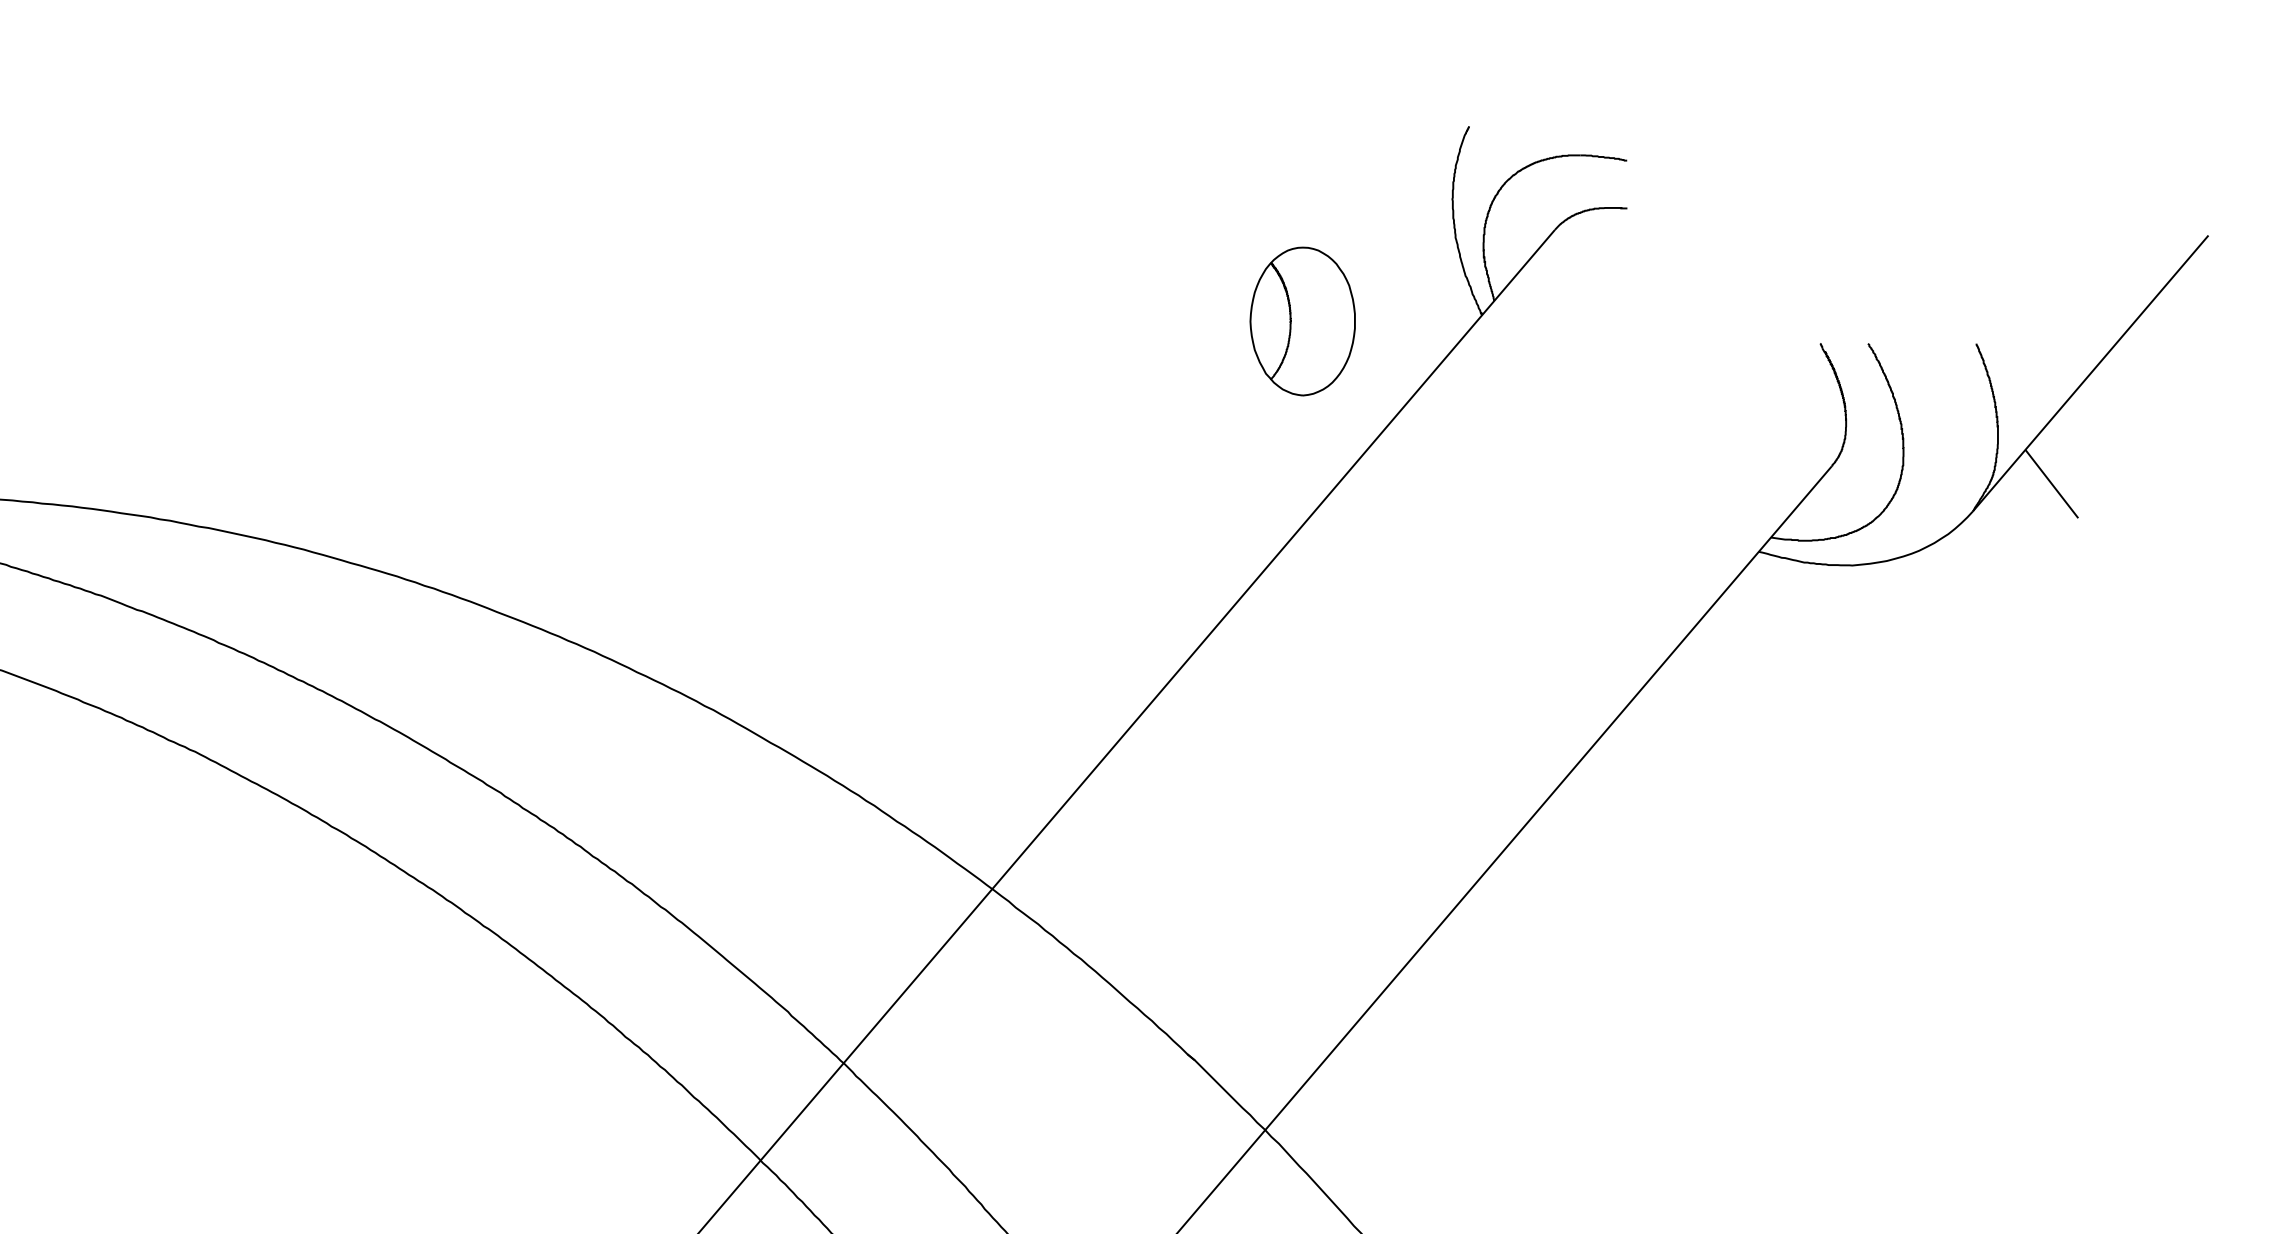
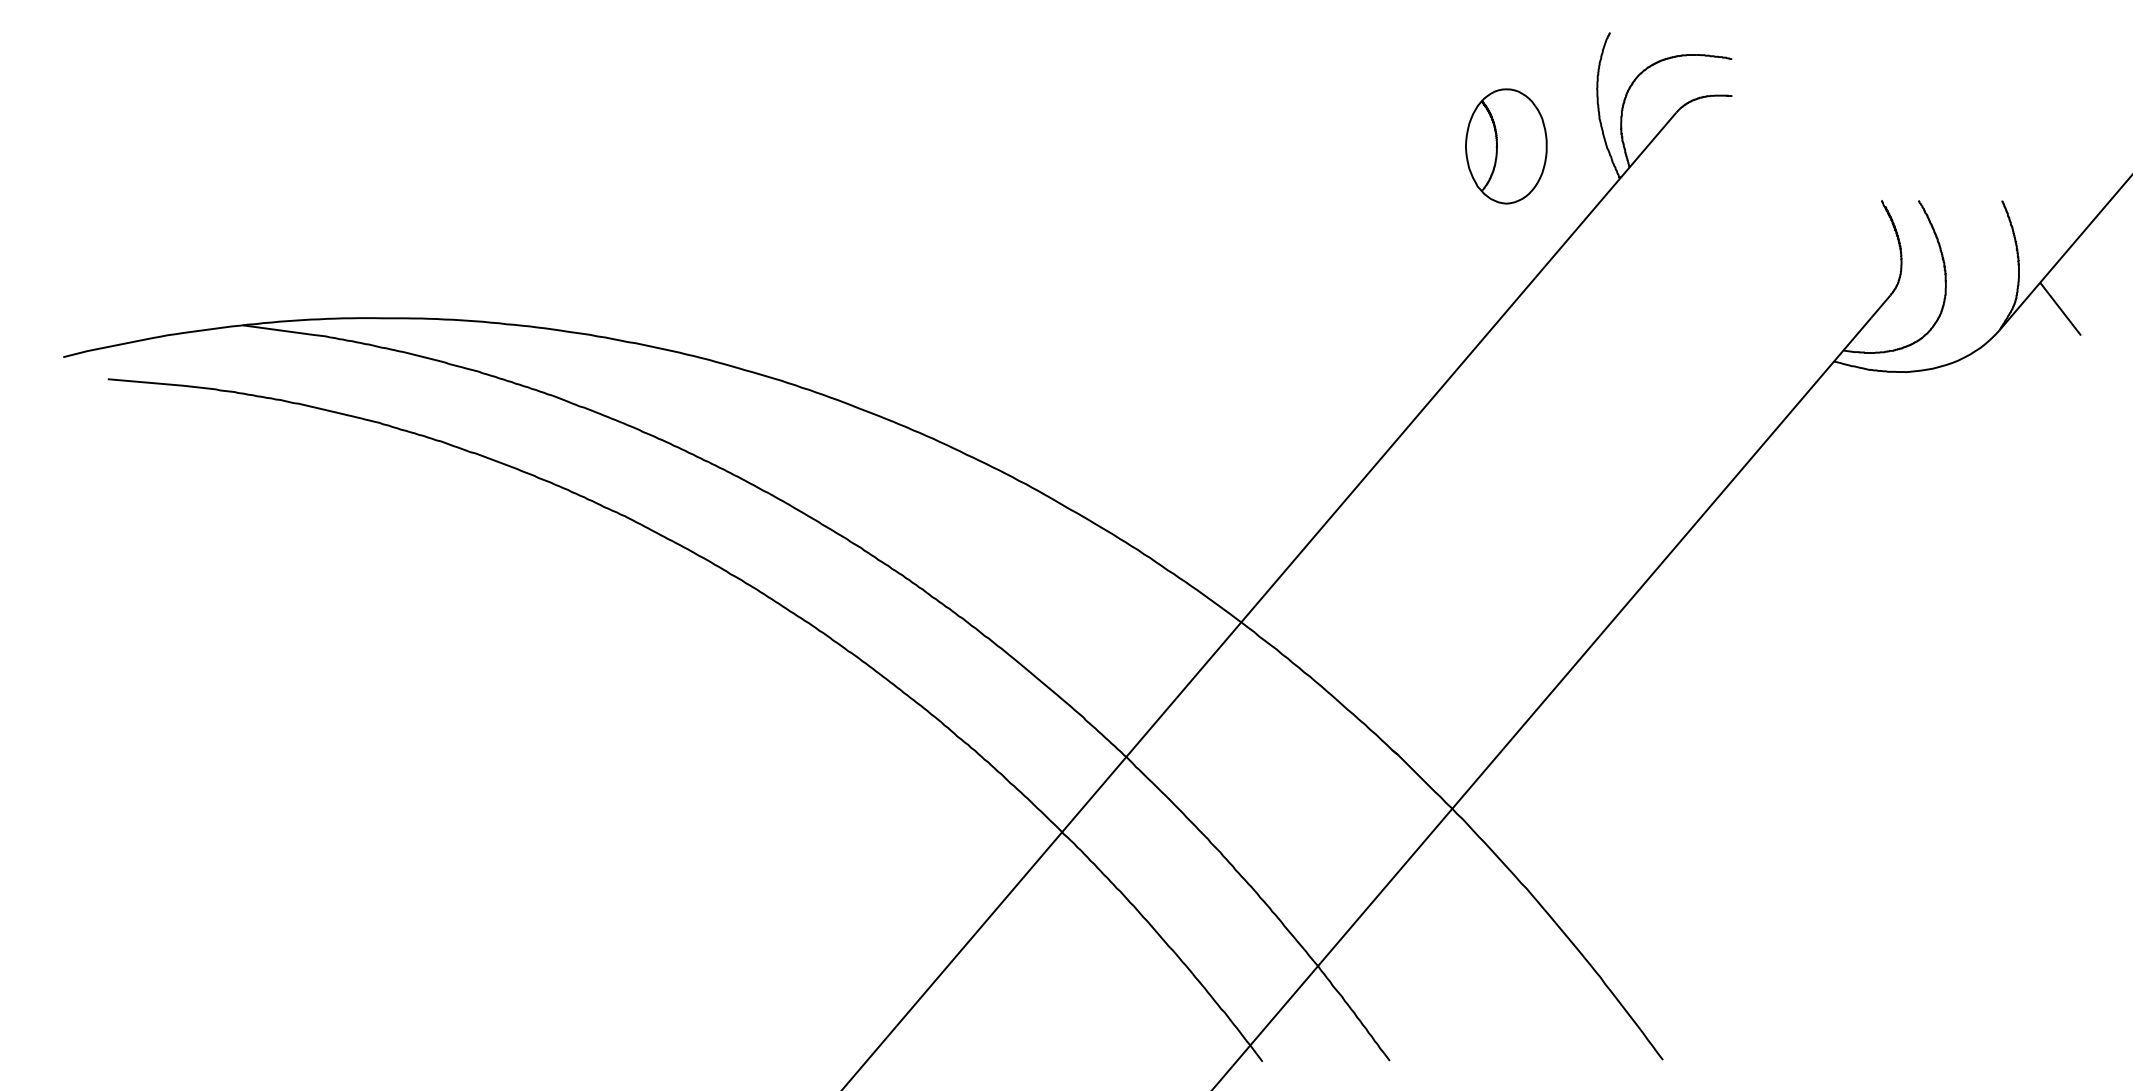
part: (1302, 321) -> (1506, 146), moved

